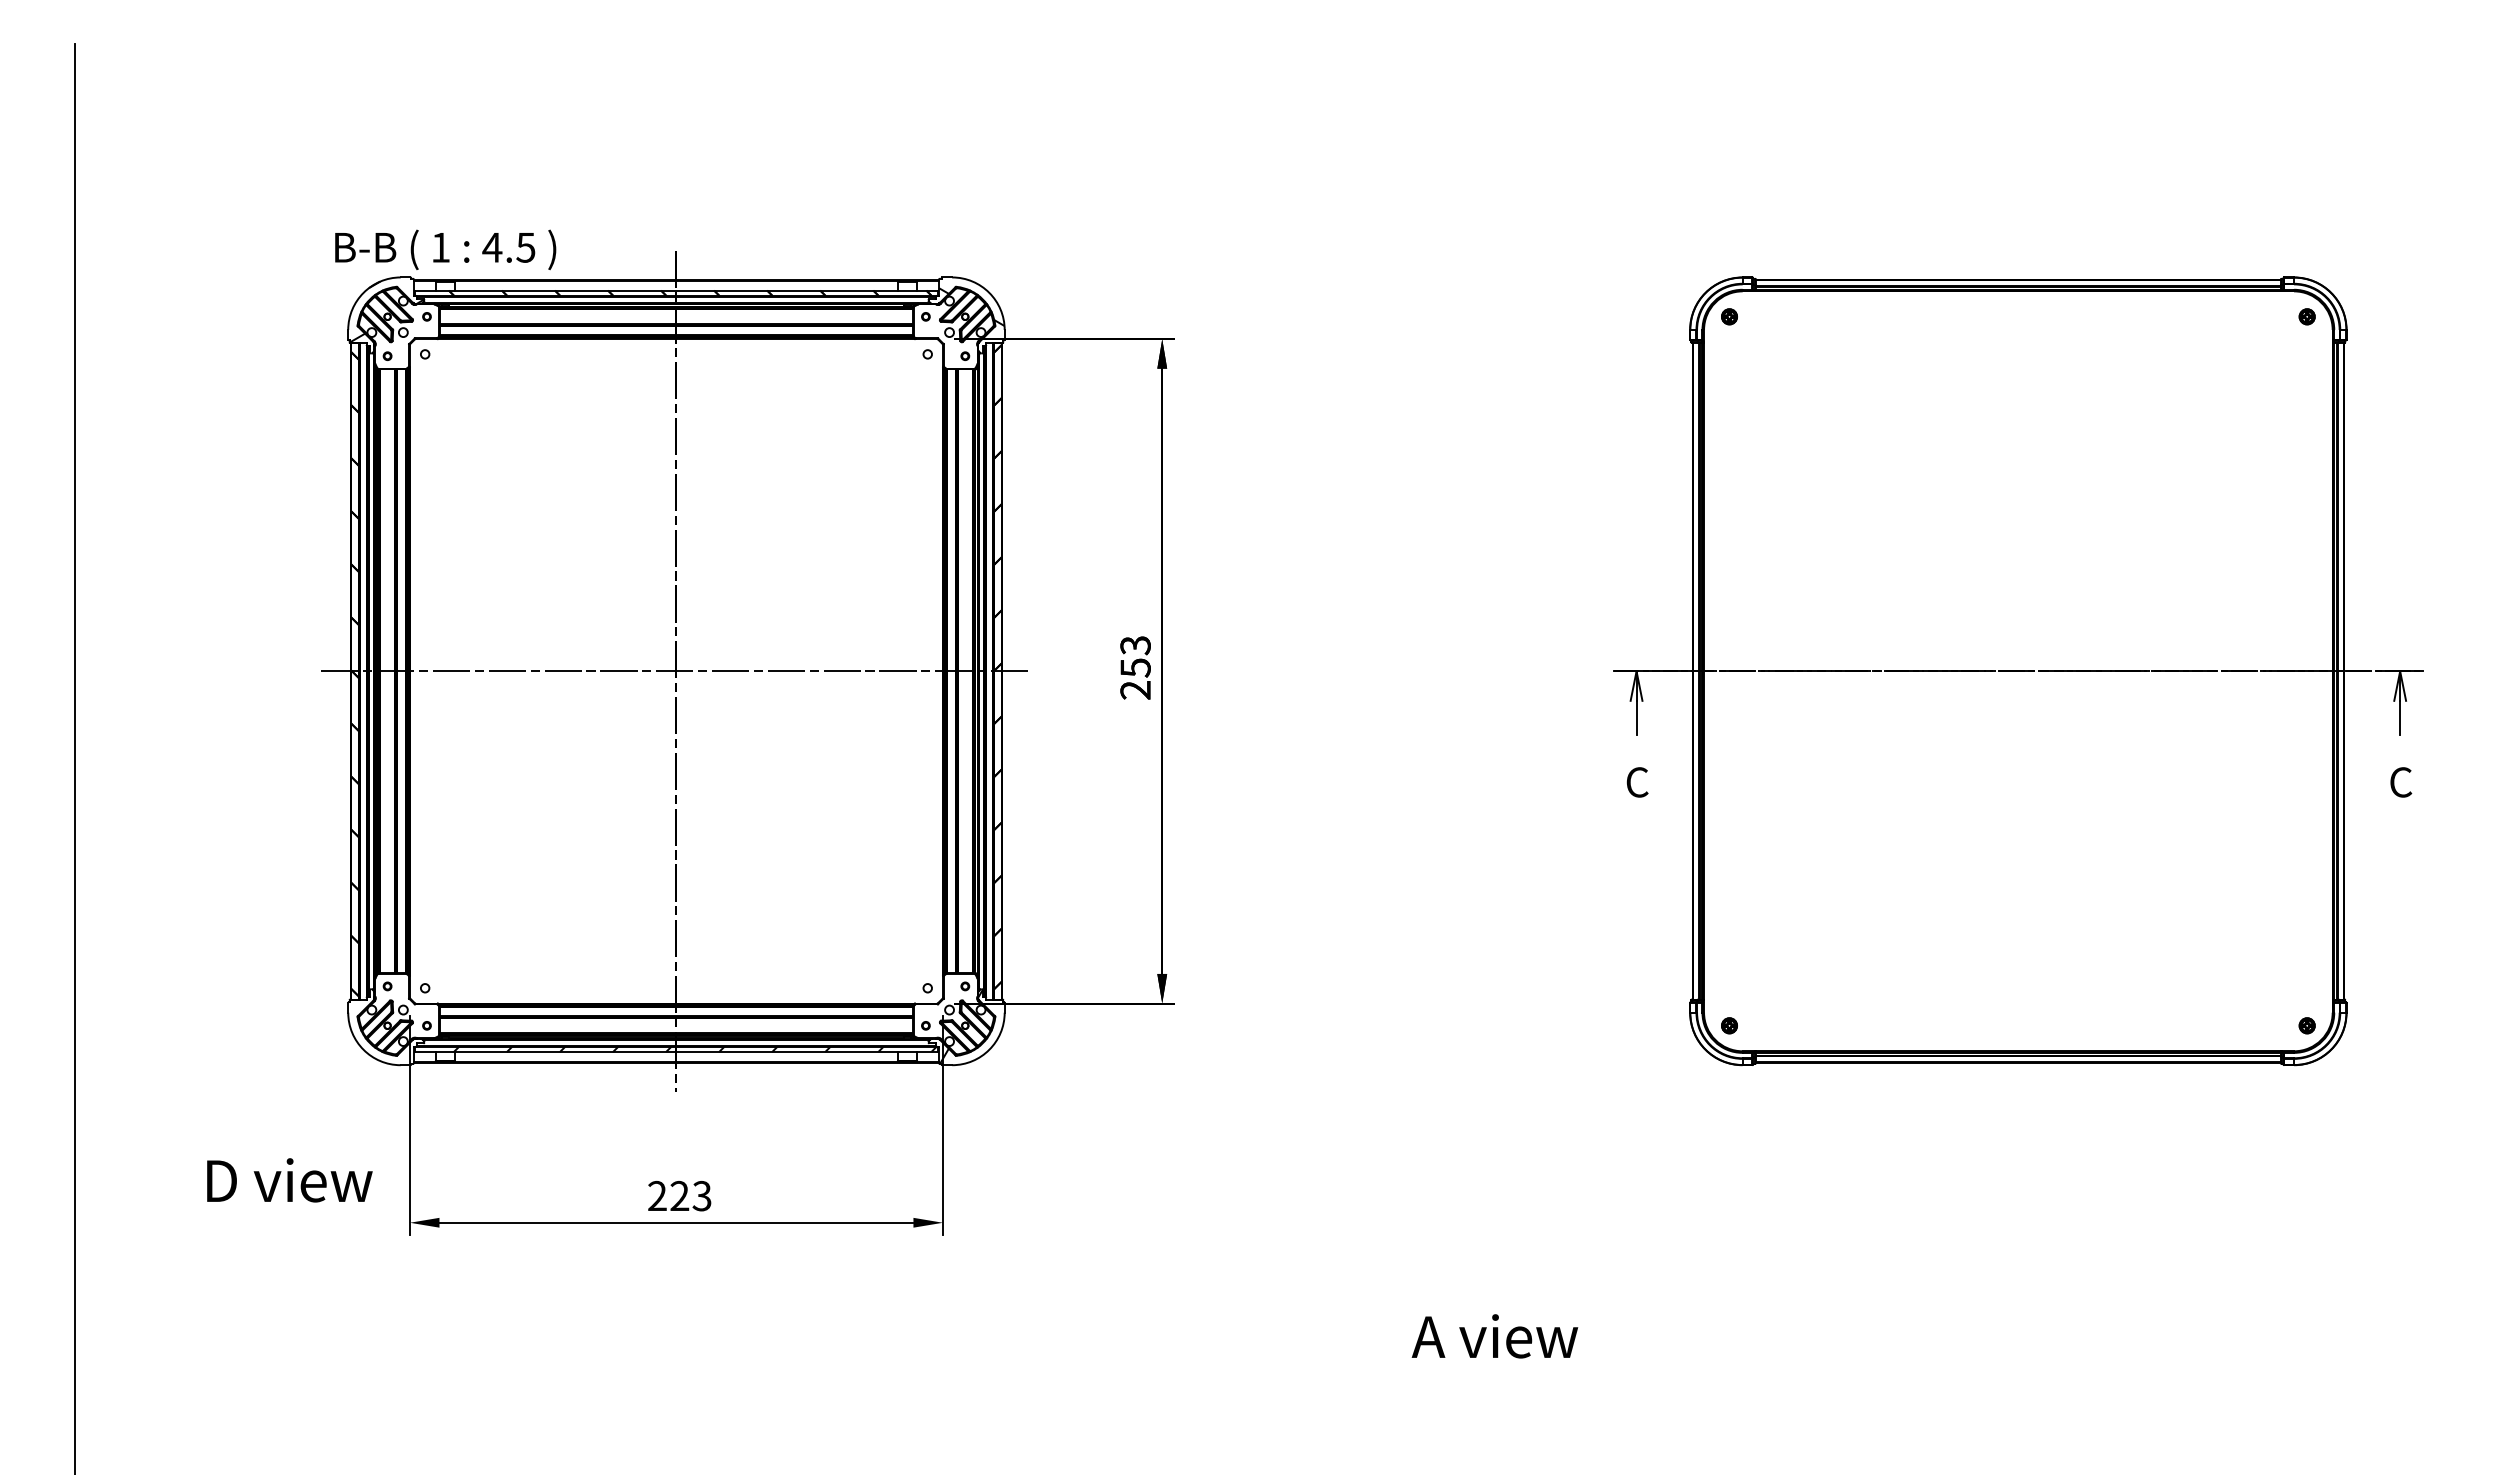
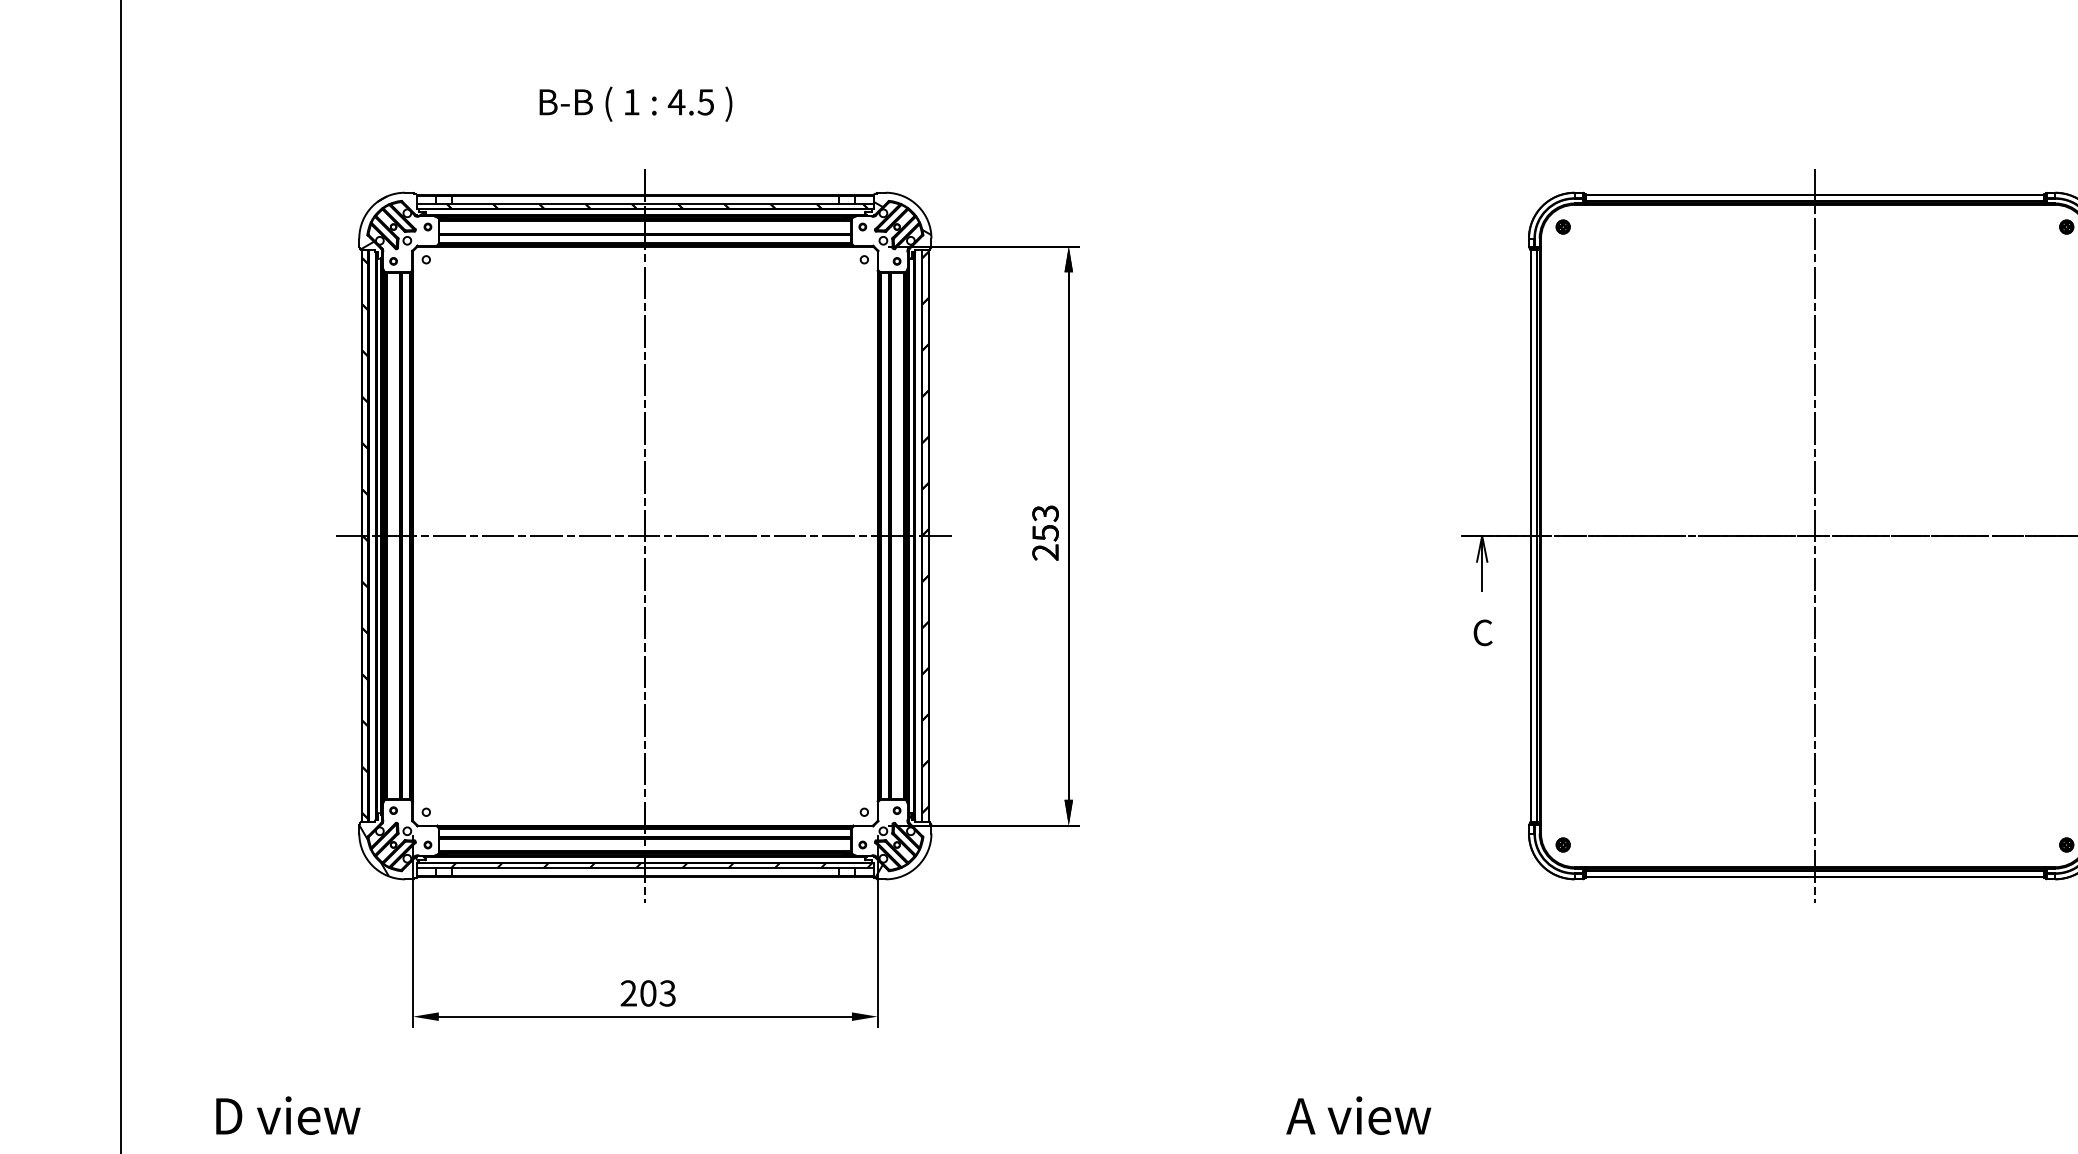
text: (445, 249) -> (635, 103), moved
line: (2018, 671) -> (1815, 536), added
hatch: (382, 1031) -> (389, 849), added
text: (289, 1180) -> (288, 1115), moved
text: (679, 1196) -> (648, 993), 223 -> 203

